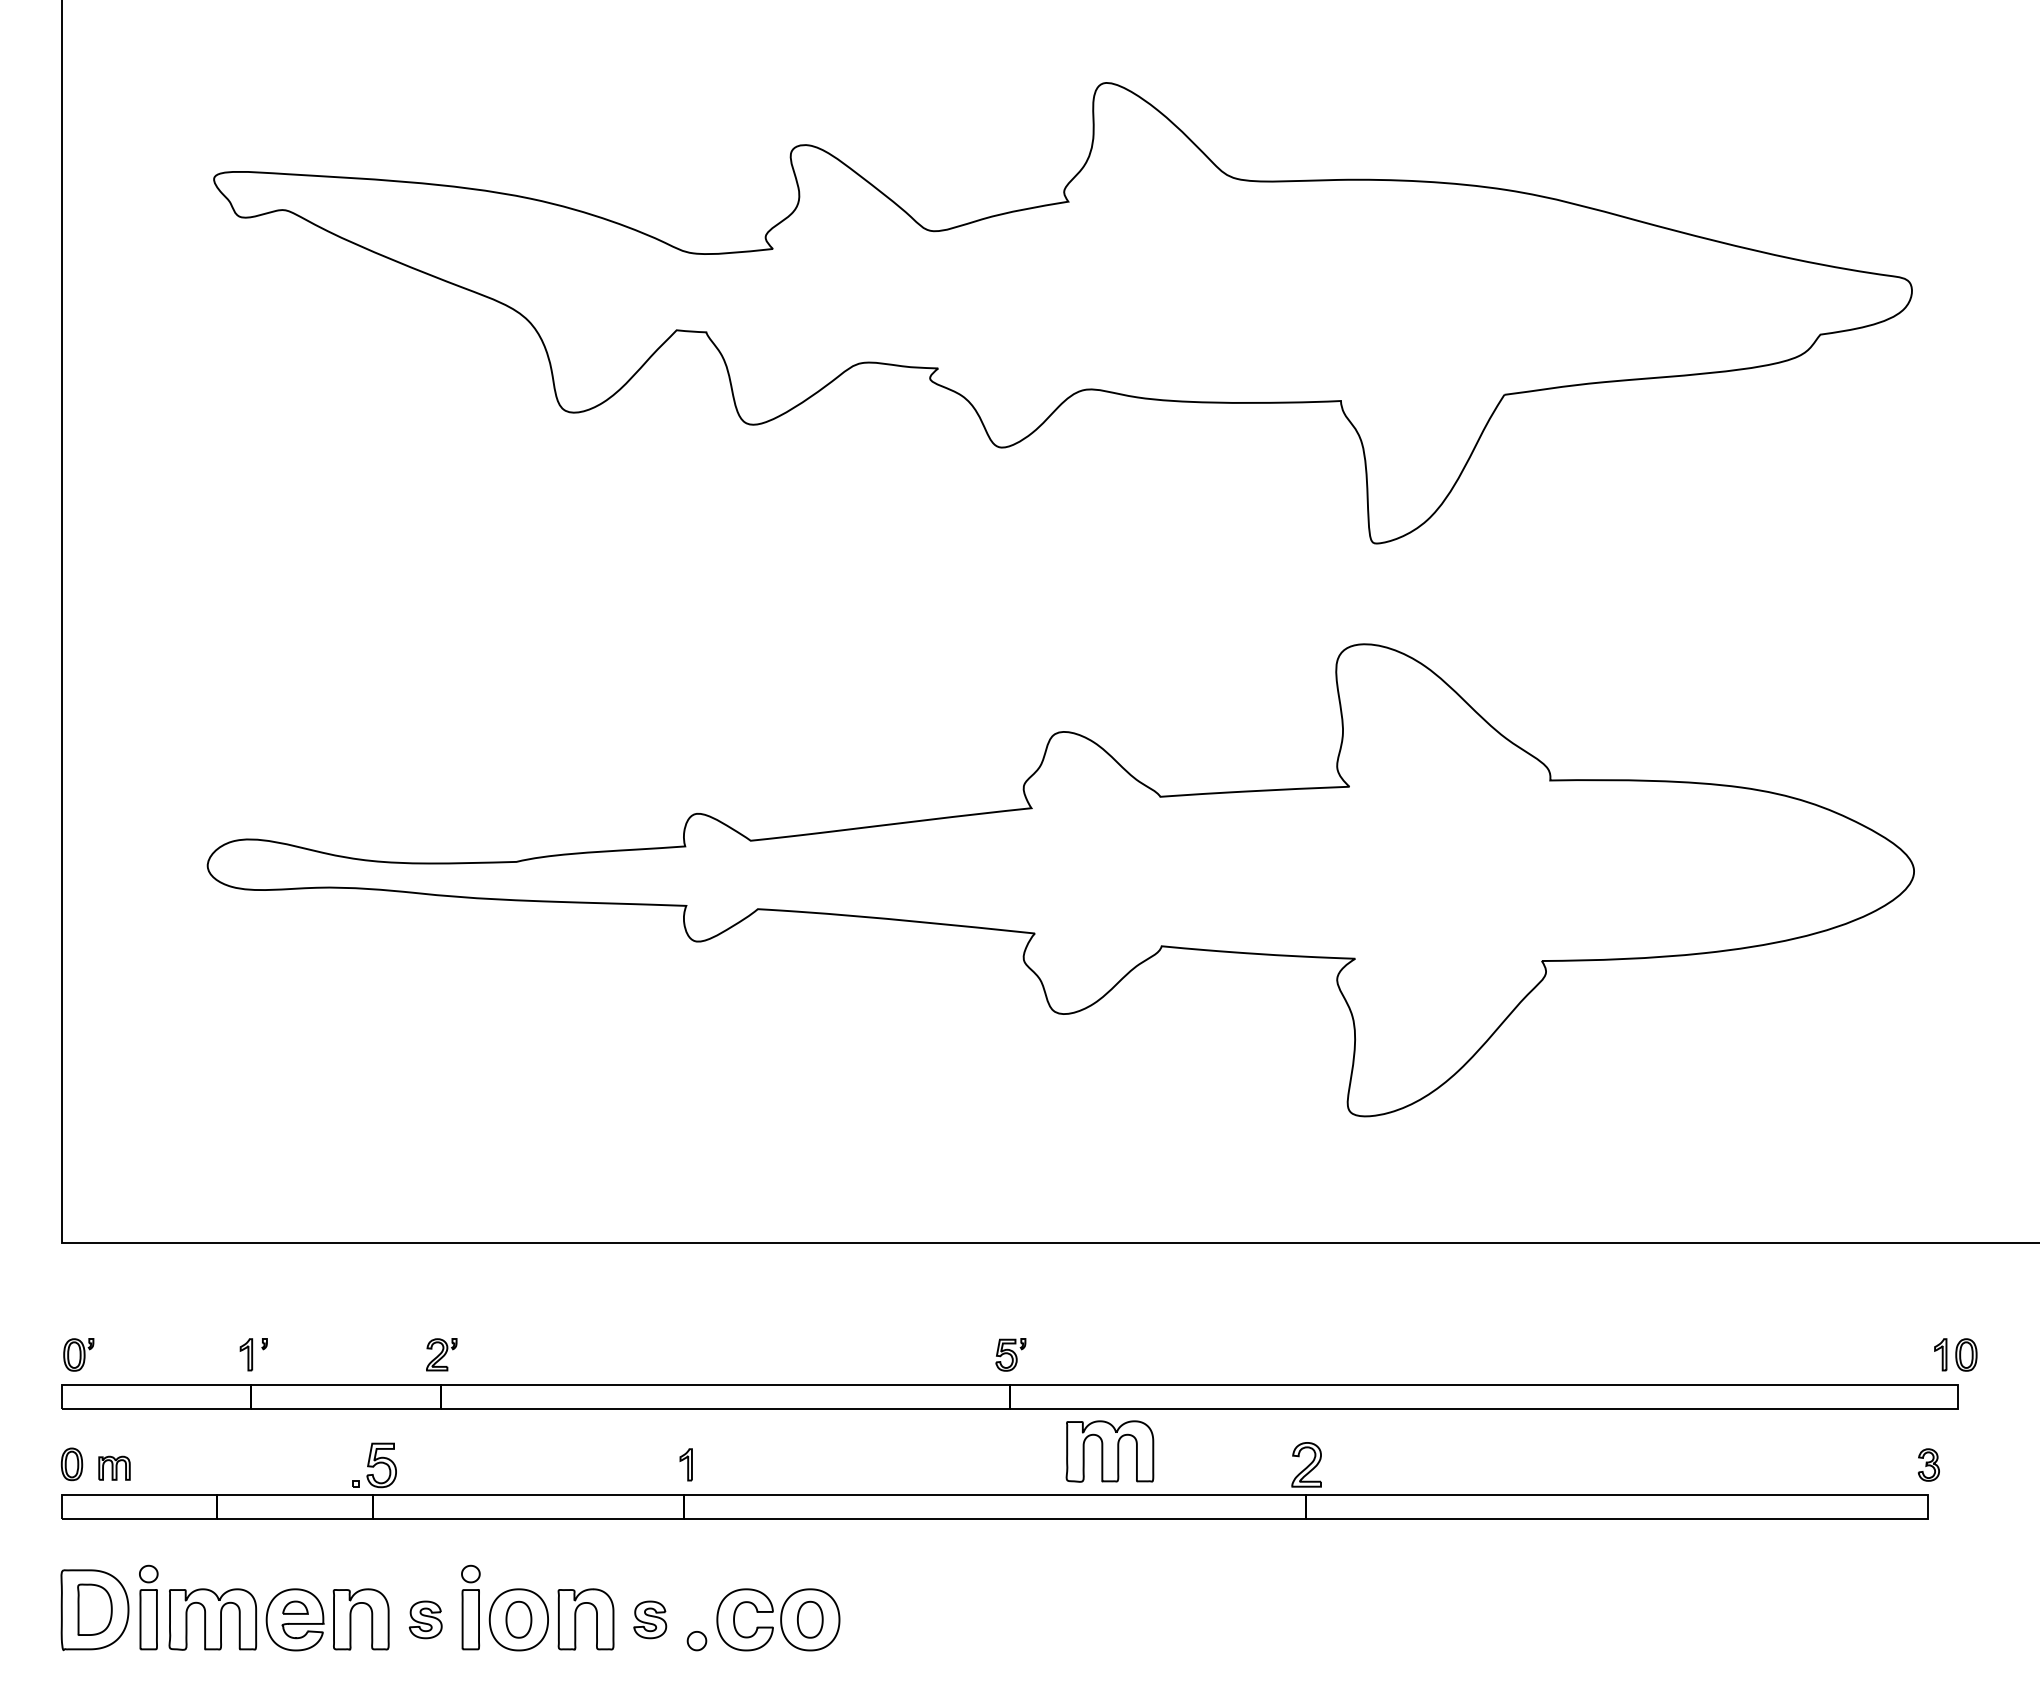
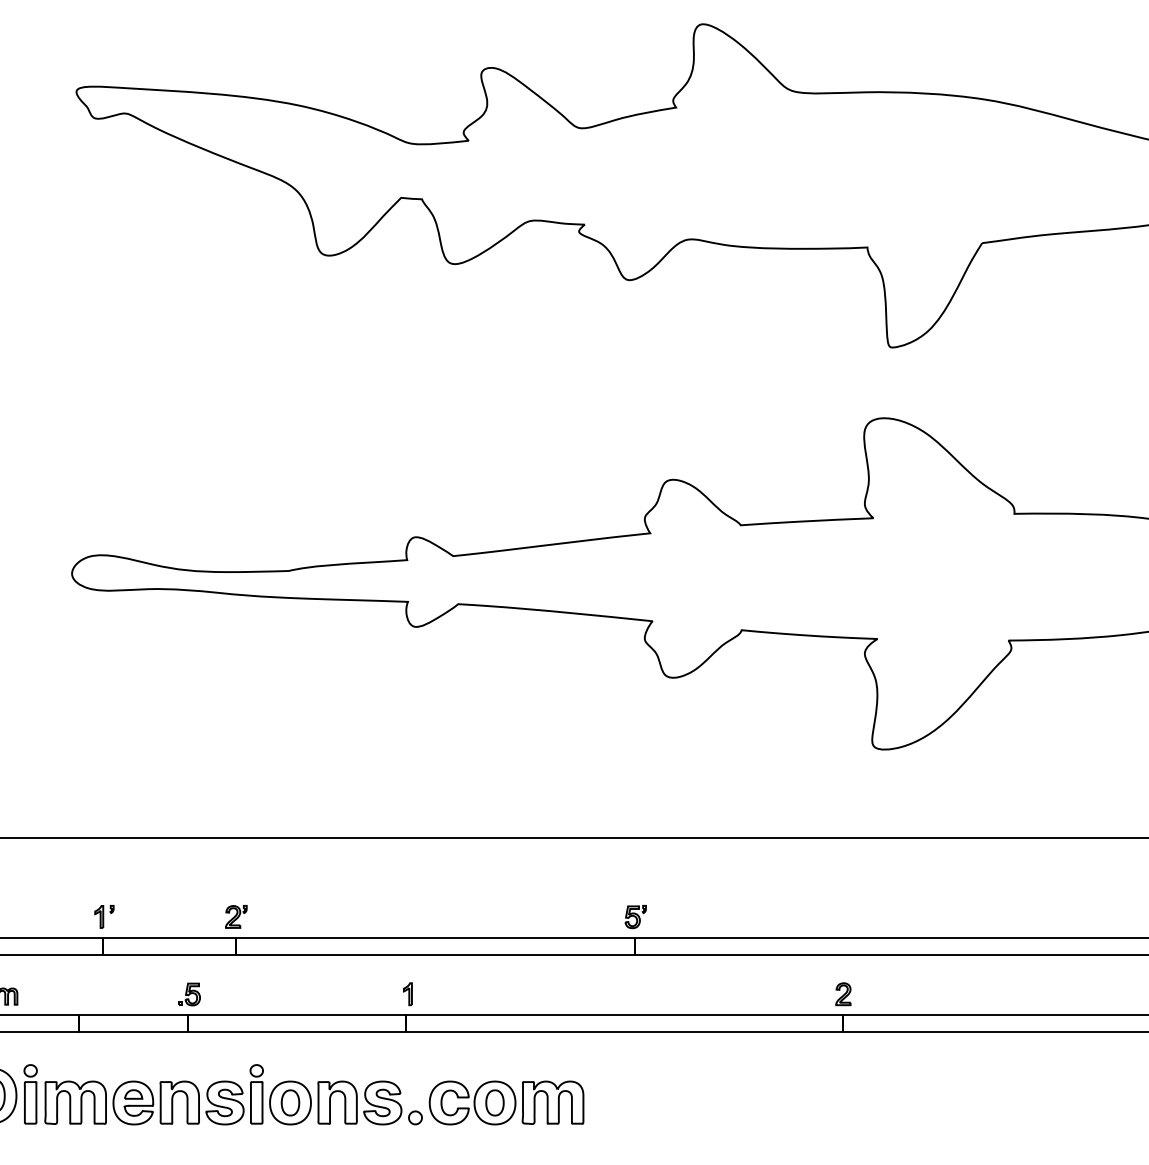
part: (1109, 1451) -> (552, 1102), moved
part: (374, 1464) -> (189, 993), size x0.71
part: (1306, 1464) -> (843, 993), size x0.71
part: (425, 1619) -> (224, 1102), size x1.67
part: (649, 1619) -> (382, 1102), size x1.67

